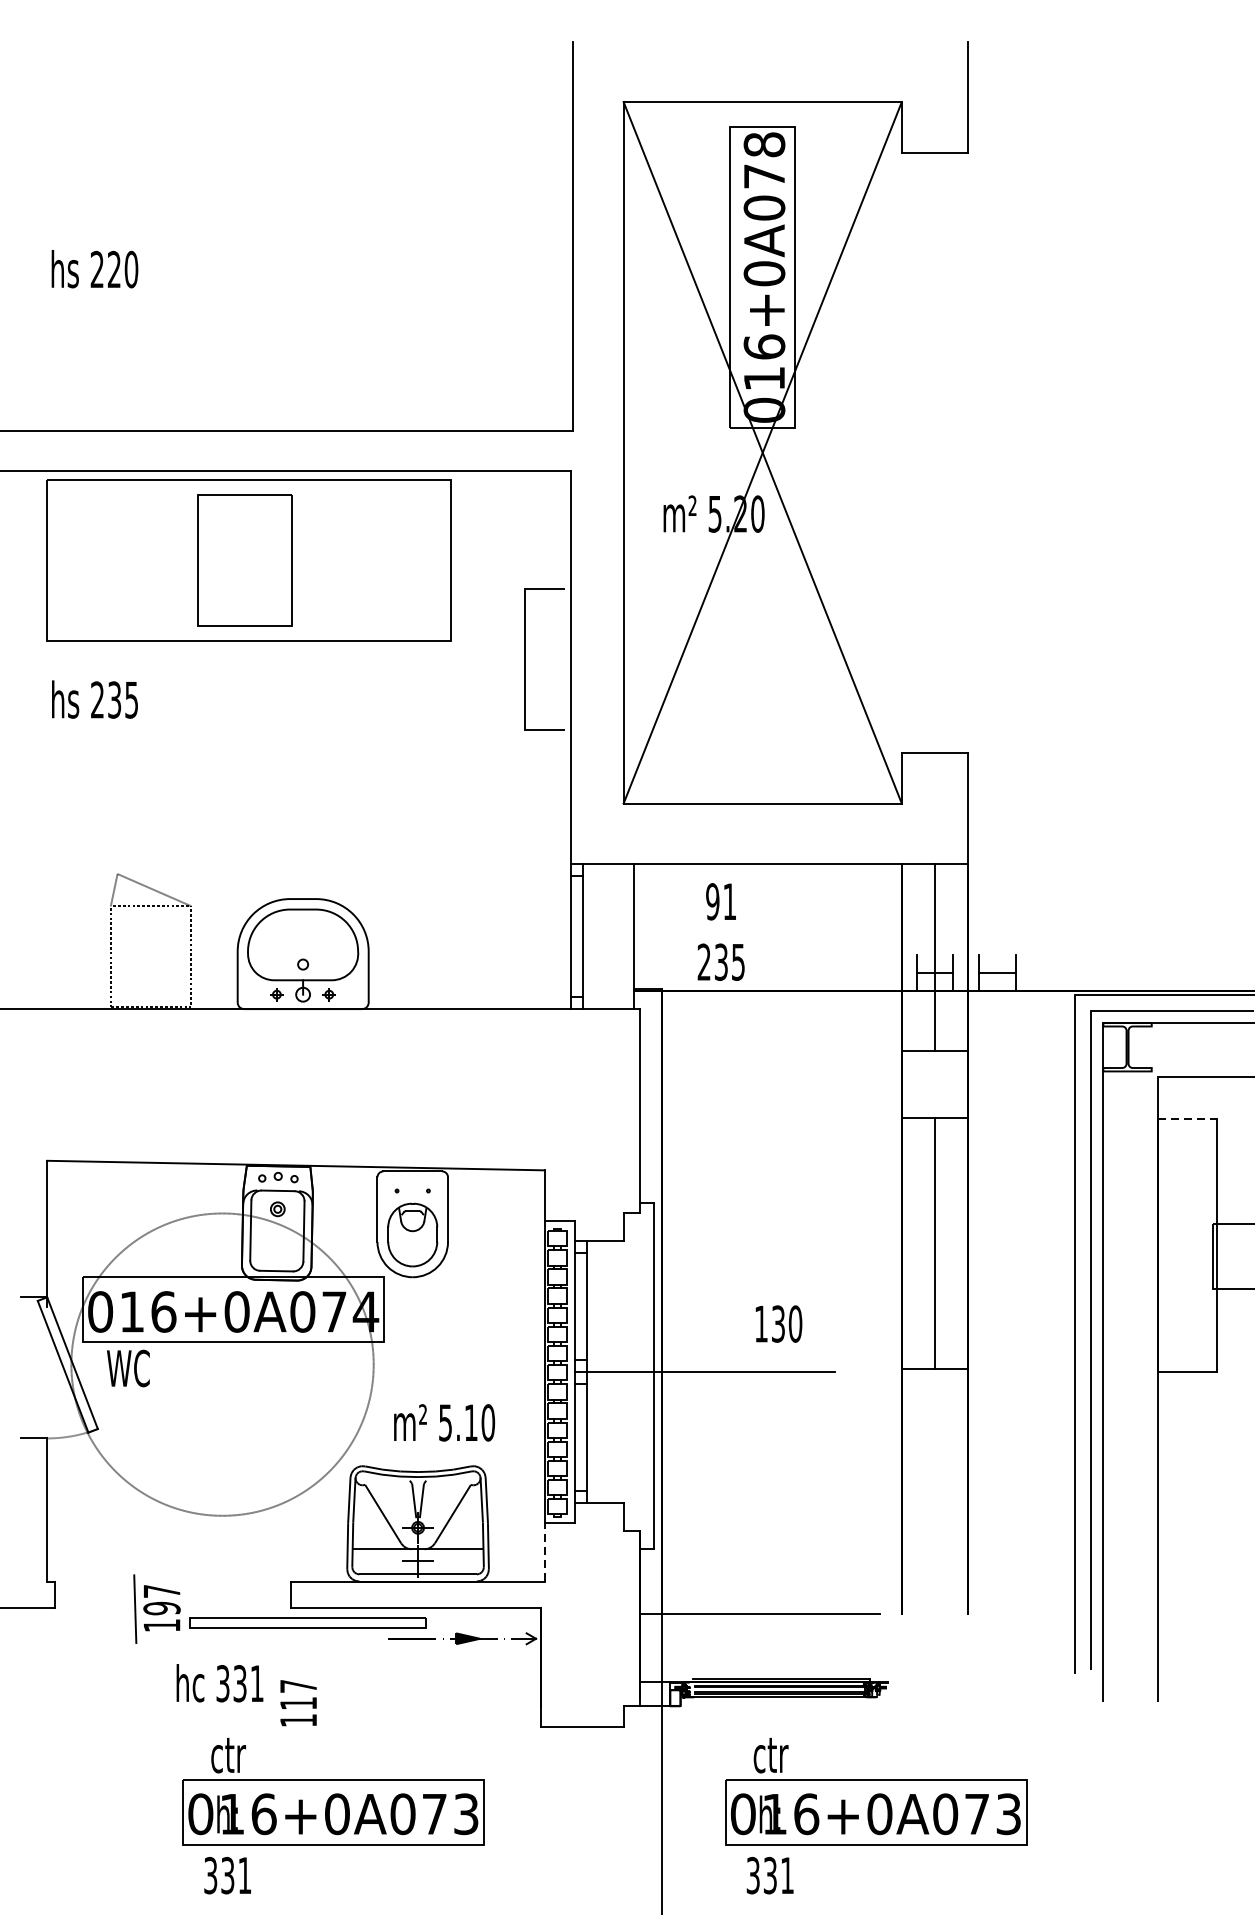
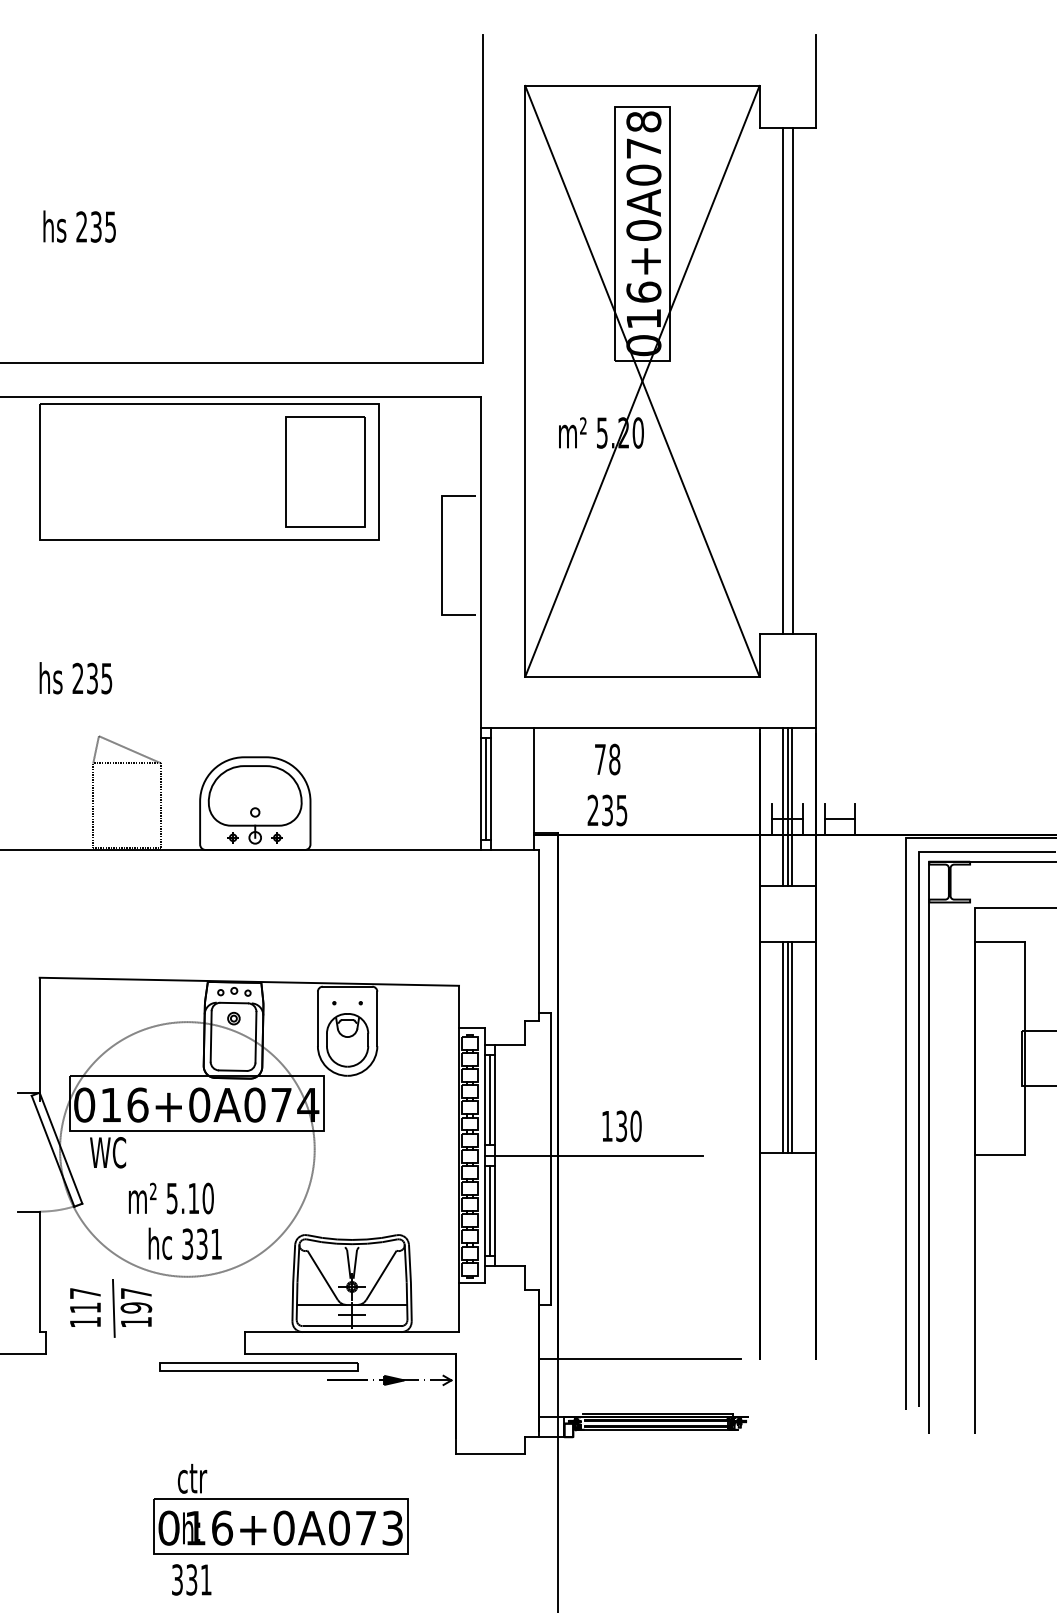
text: (122, 268) -> (103, 226), 220 -> 235
line: (929, 452) -> (782, 381), added
line: (940, 452) -> (792, 381), added
part: (245, 559) -> (325, 471), moved
text: (94, 699) -> (75, 678), moved
text: (721, 901) -> (607, 759), 91 -> 78
line: (577, 936) -> (486, 788), added
line: (930, 957) -> (783, 806), added
line: (939, 957) -> (791, 806), added
line: (1187, 1118) -> (1000, 942), dashed -> solid
line: (930, 1243) -> (783, 1047), added
line: (939, 1243) -> (791, 1047), added
line: (581, 1306) -> (489, 1100), added
text: (778, 1324) -> (621, 1126), moved
text: (444, 1422) -> (171, 1198), moved
line: (581, 1437) -> (489, 1210), added
line: (545, 1552) -> (459, 1307), dashed -> solid
part: (157, 1609) -> (132, 1308), moved
text: (219, 1682) -> (184, 1243), moved
text: (298, 1702) -> (85, 1307), moved
part: (875, 1815) -> (737, 1529), removed

